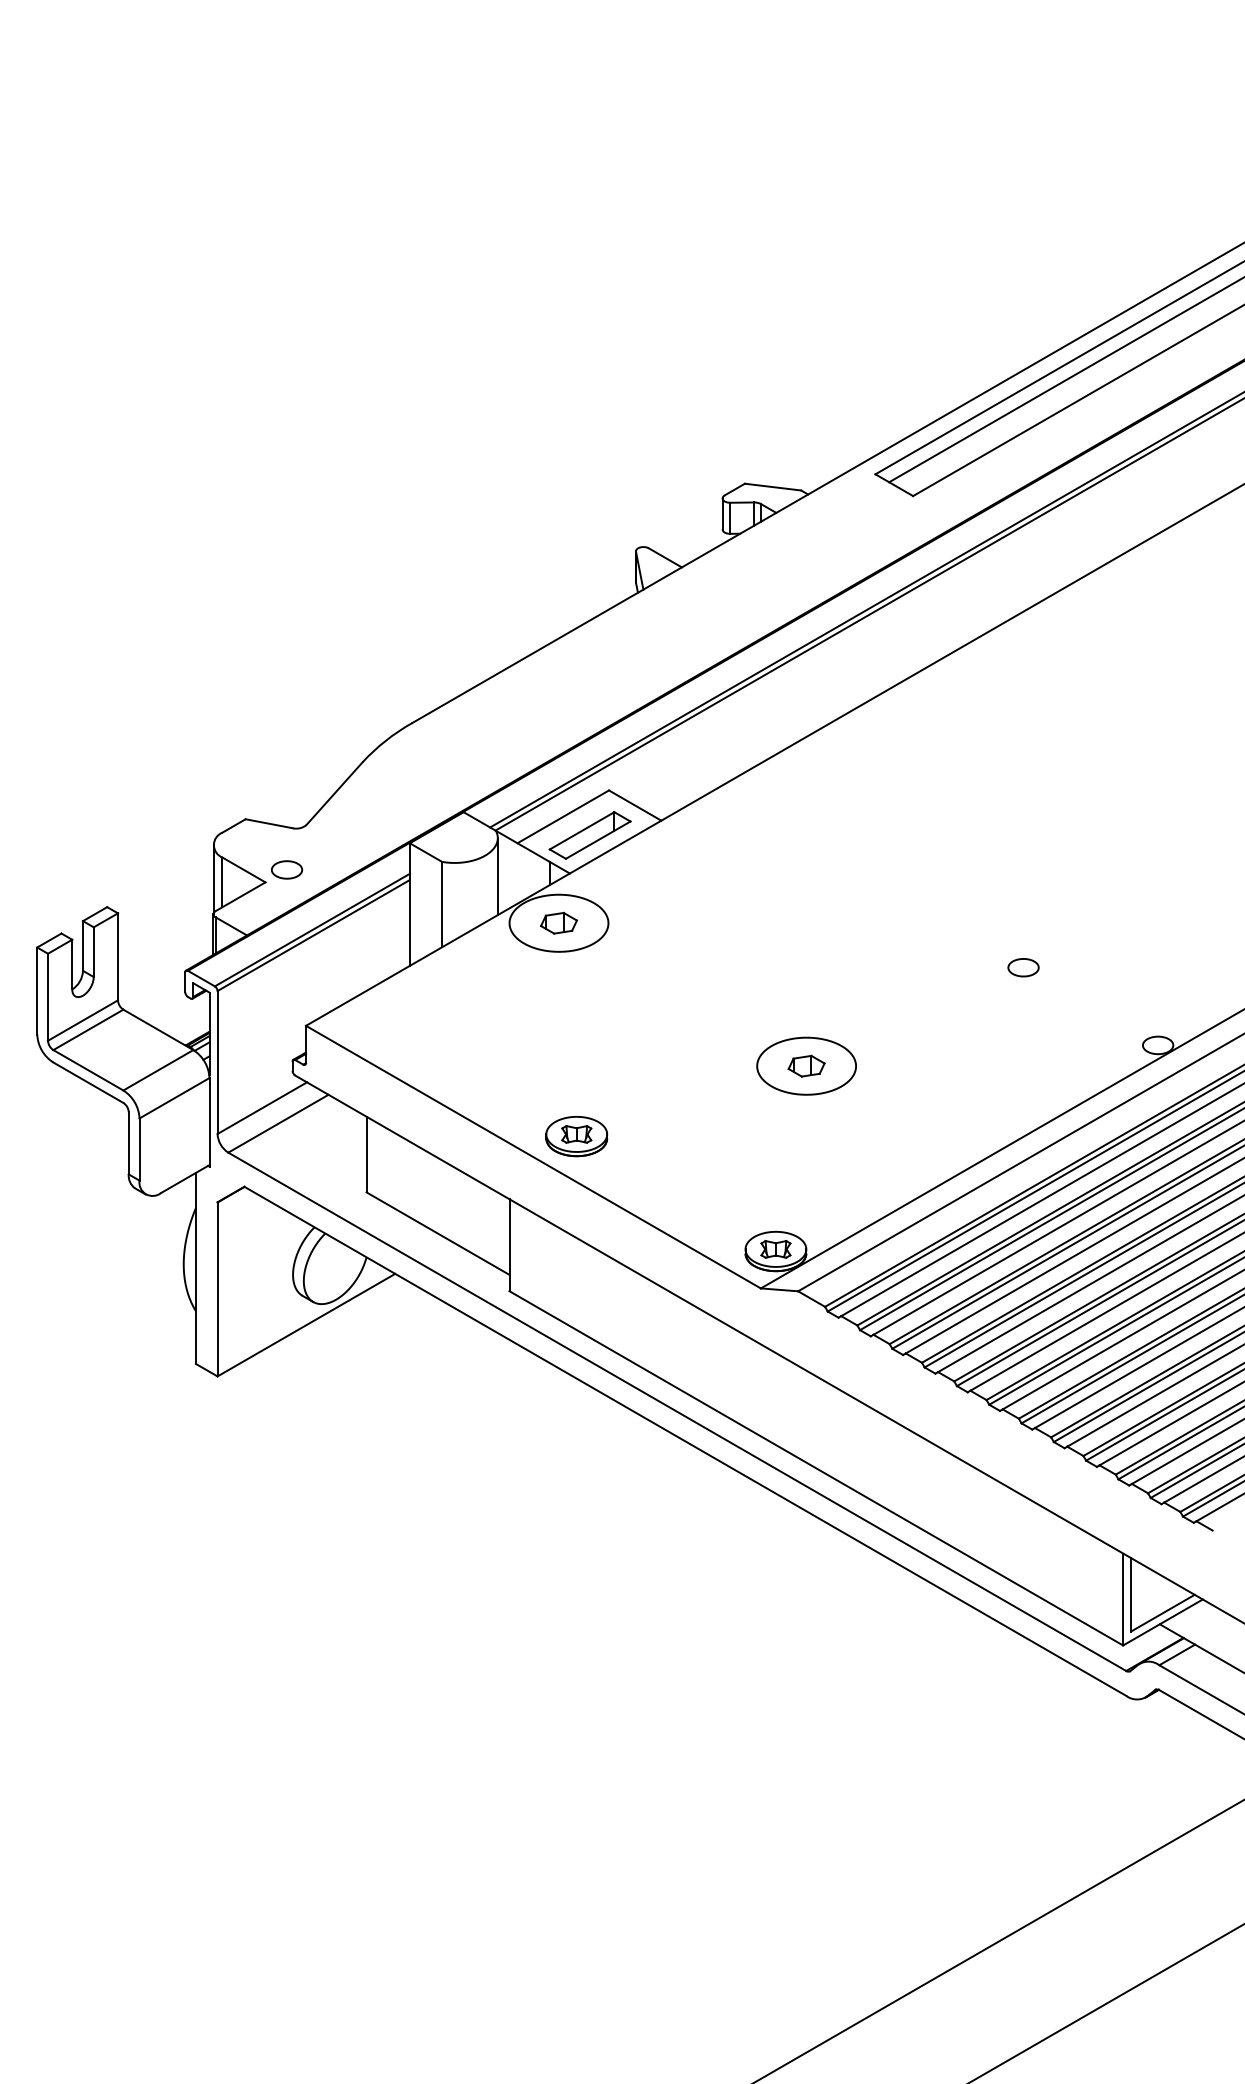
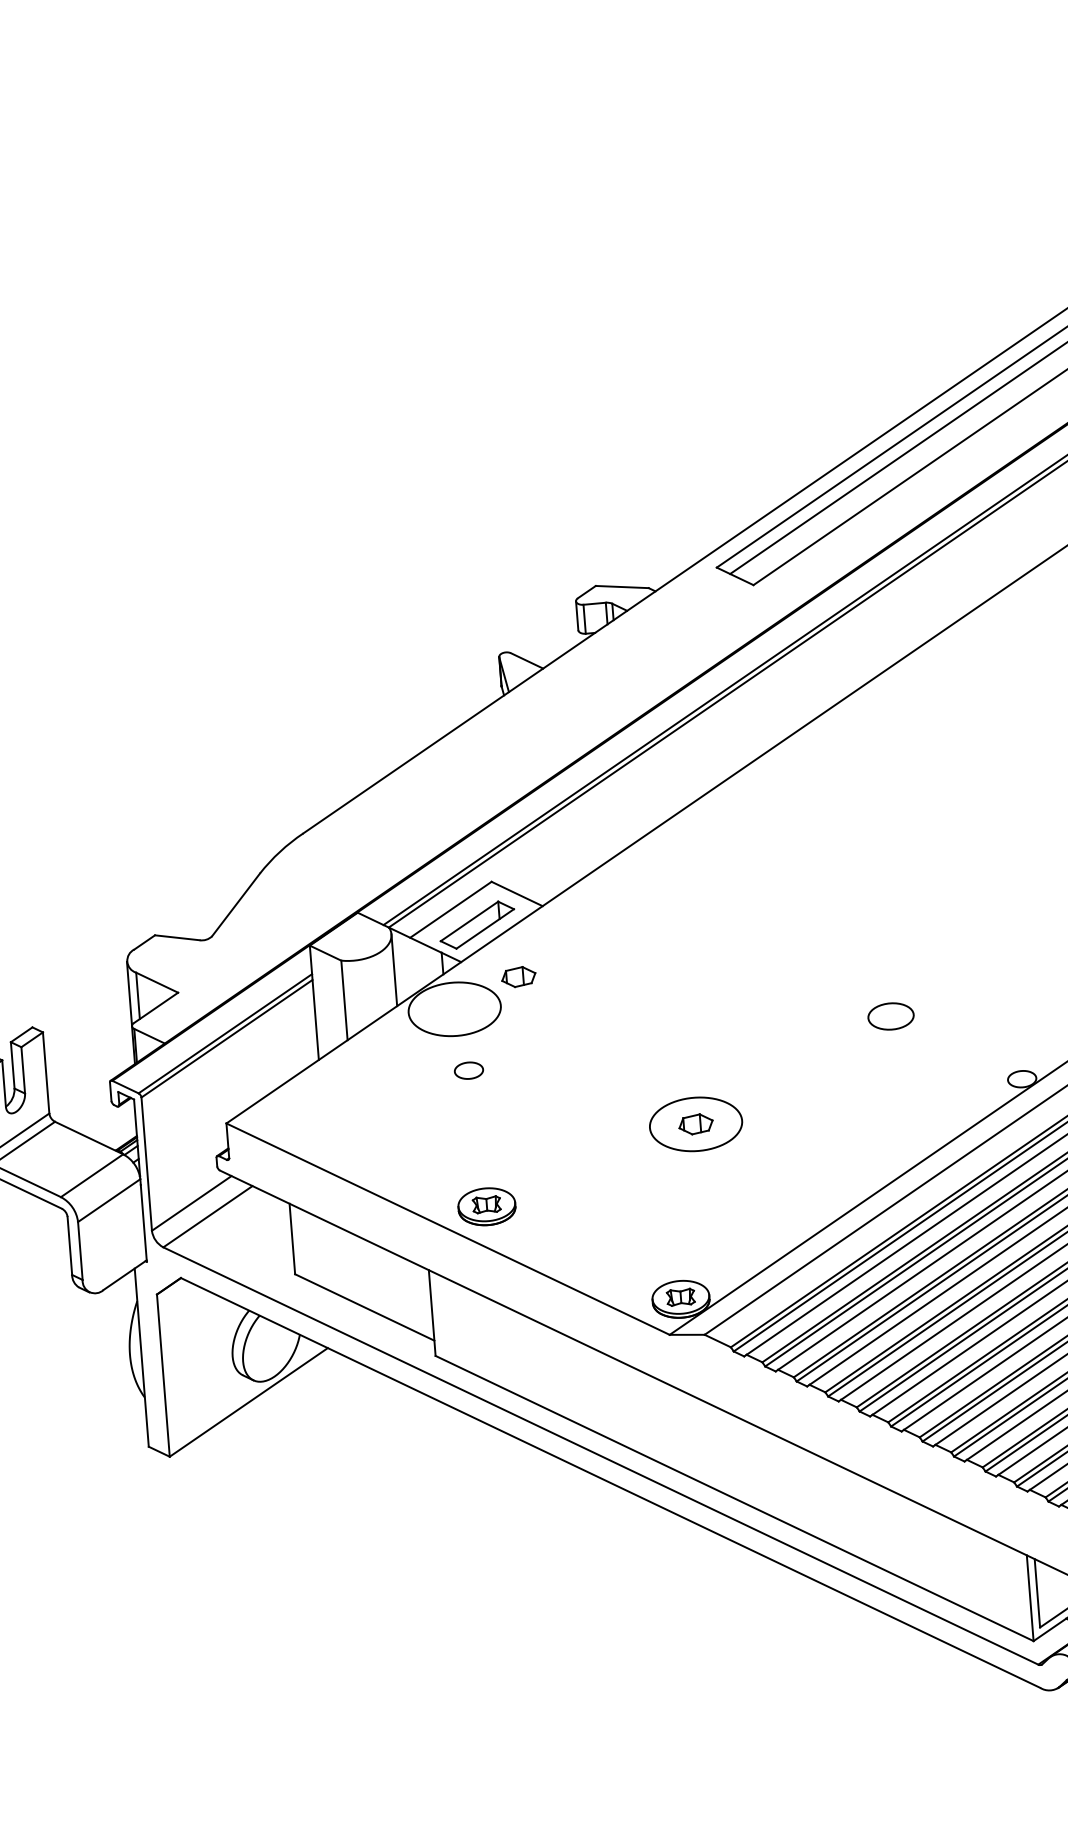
part: (287, 869) -> (469, 1070), moved
part: (559, 922) -> (519, 976), moved
part: (1023, 967) -> (890, 1016), size x1.6

